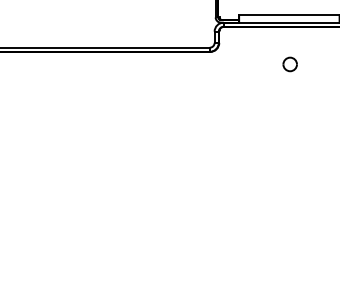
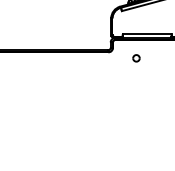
part: (290, 64) -> (136, 58), moved

